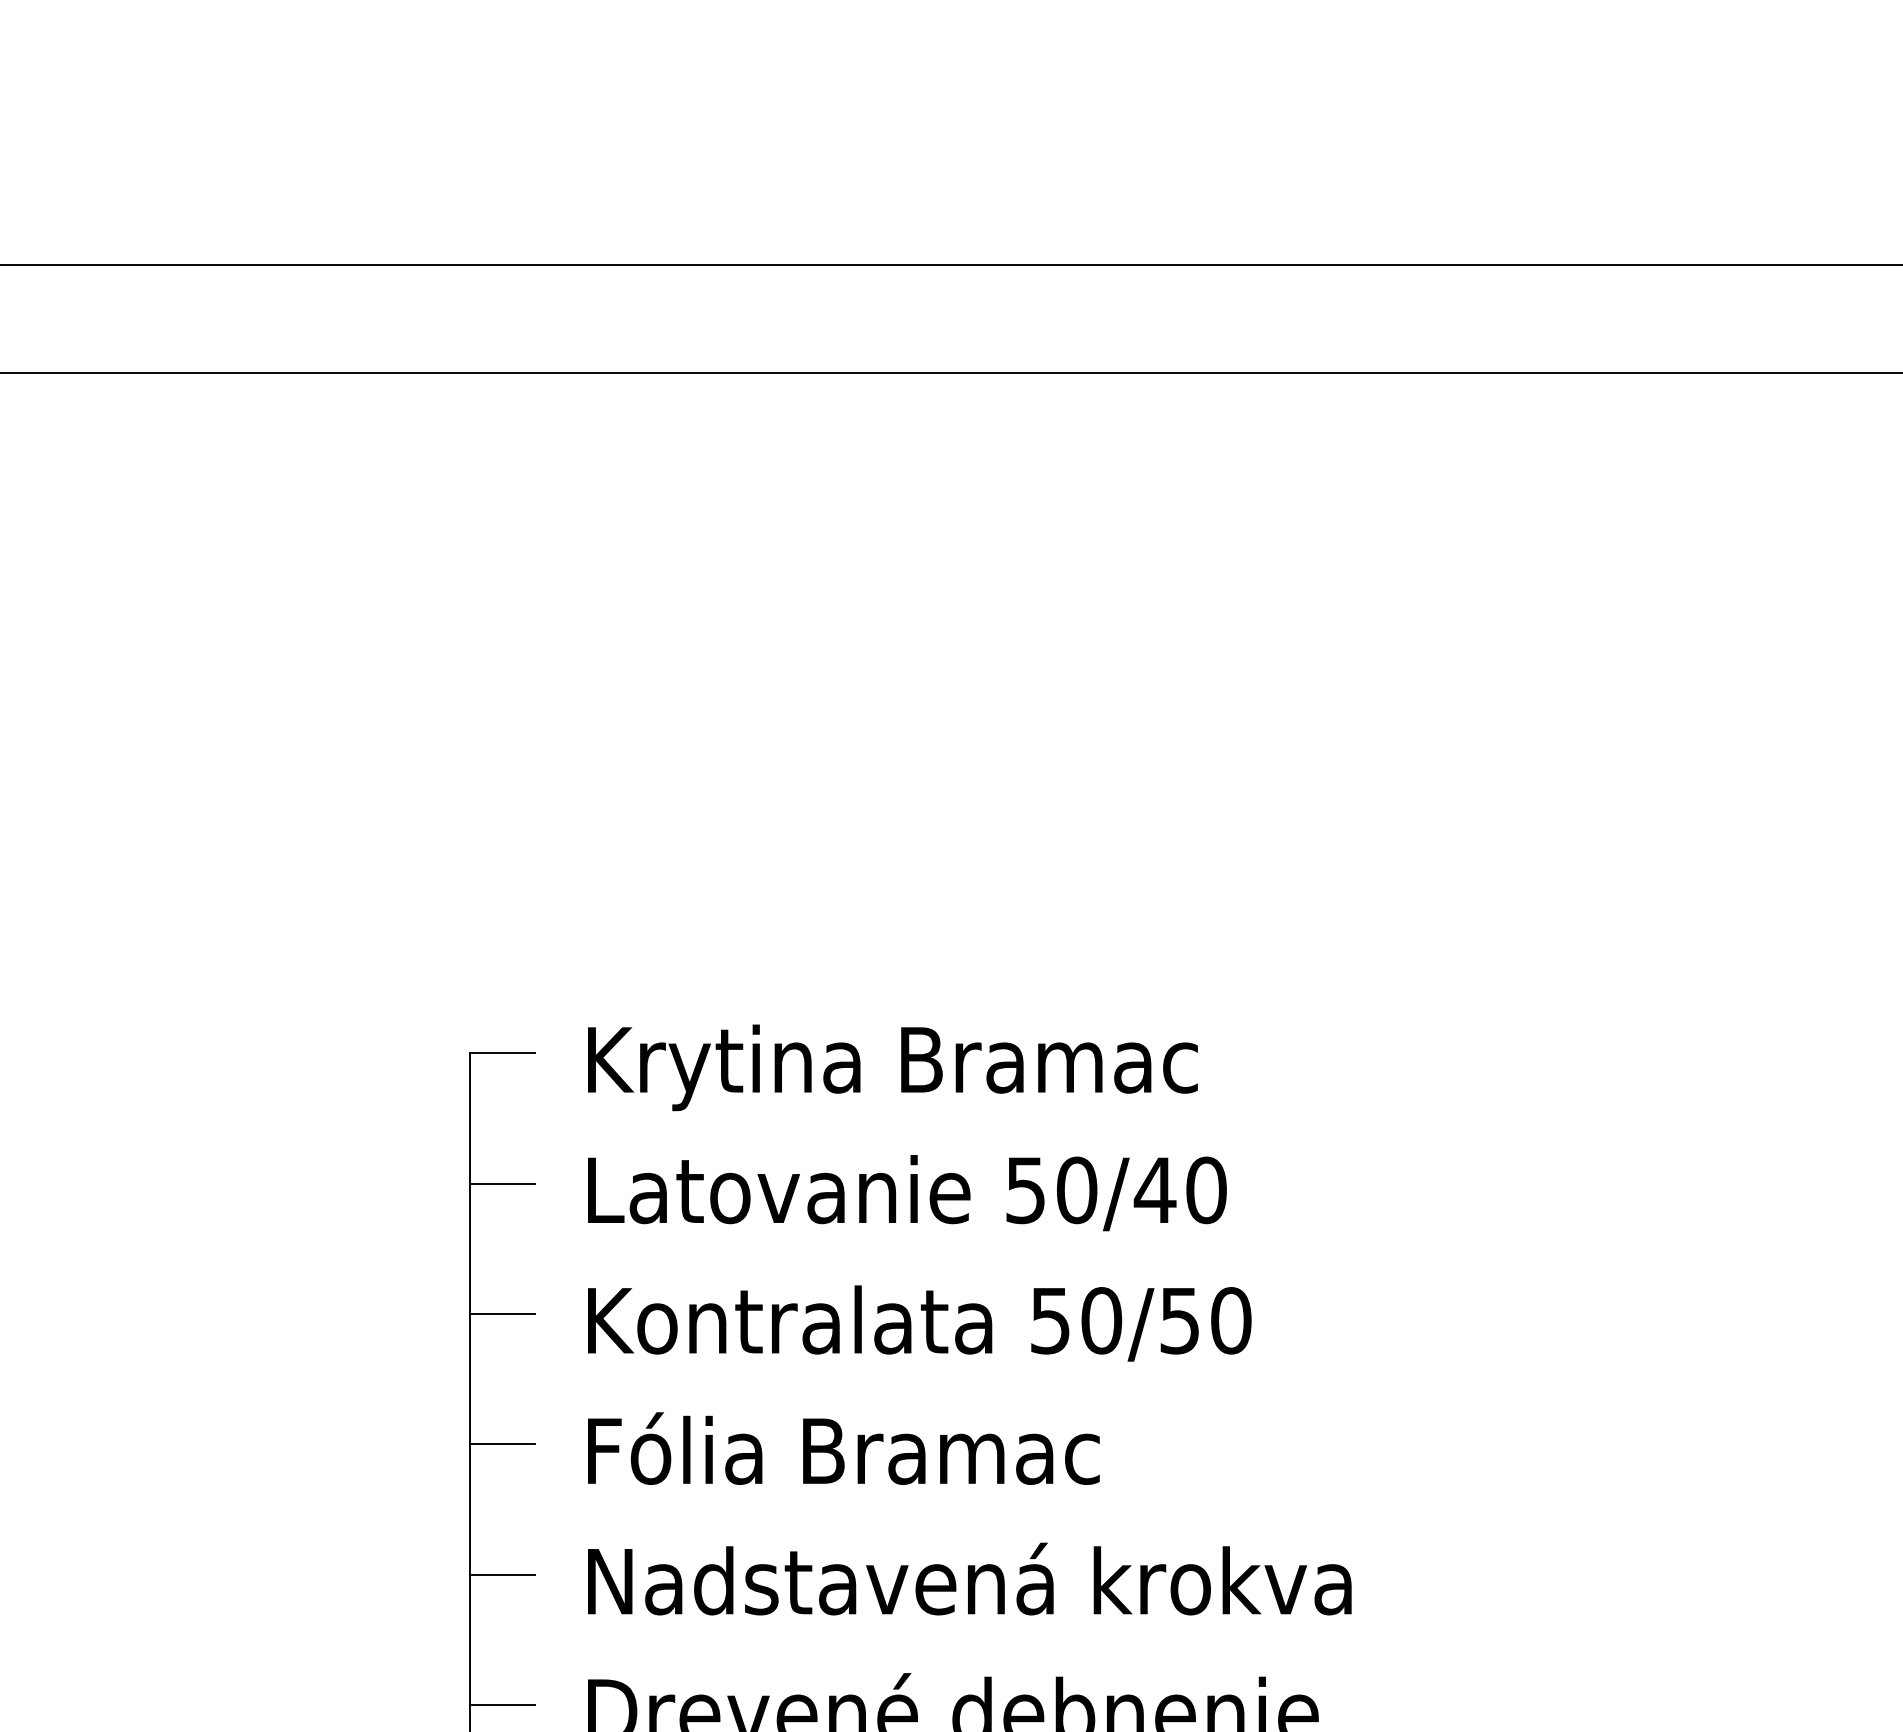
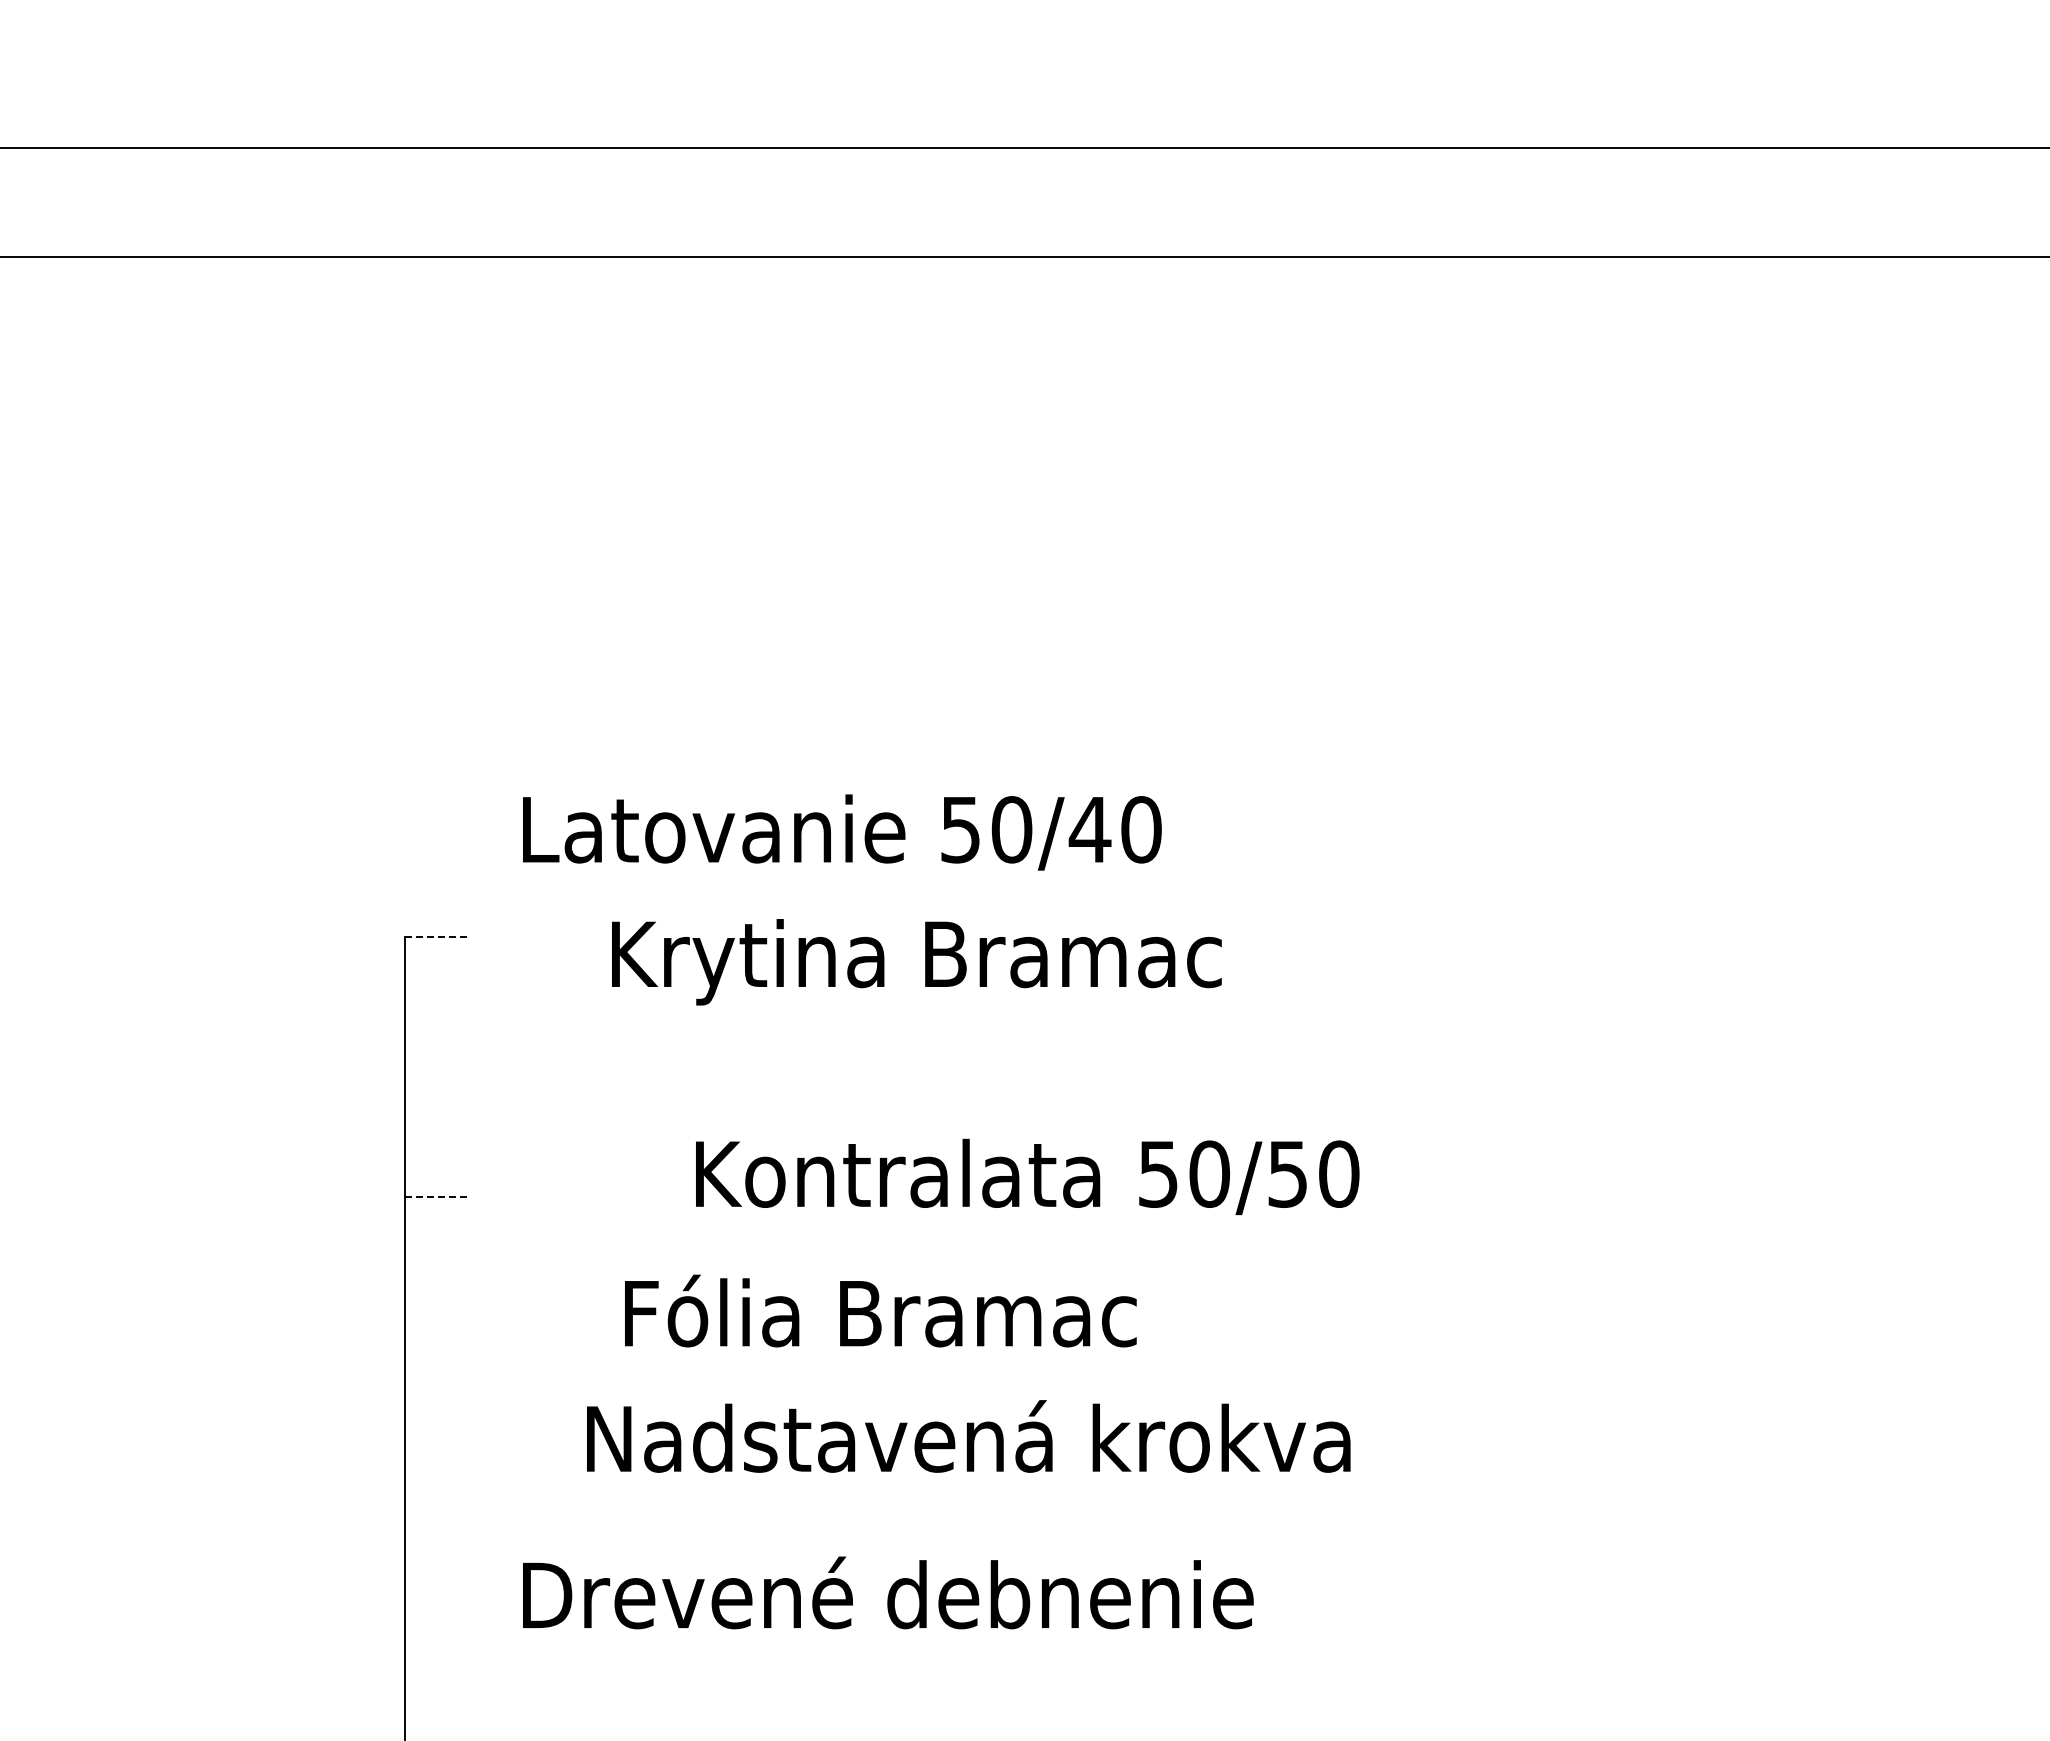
line: (502, 1053) -> (437, 936), solid -> dashed
text: (892, 1068) -> (916, 962), moved
line: (502, 1184) -> (437, 1067), removed
text: (907, 1193) -> (842, 832), moved
line: (502, 1314) -> (437, 1197), solid -> dashed
text: (919, 1323) -> (1027, 1176), moved
line: (502, 1444) -> (437, 1327), removed
text: (843, 1448) -> (880, 1310), moved
line: (502, 1575) -> (437, 1458), removed
text: (969, 1579) -> (968, 1436), moved
line: (502, 1705) -> (437, 1588), removed

